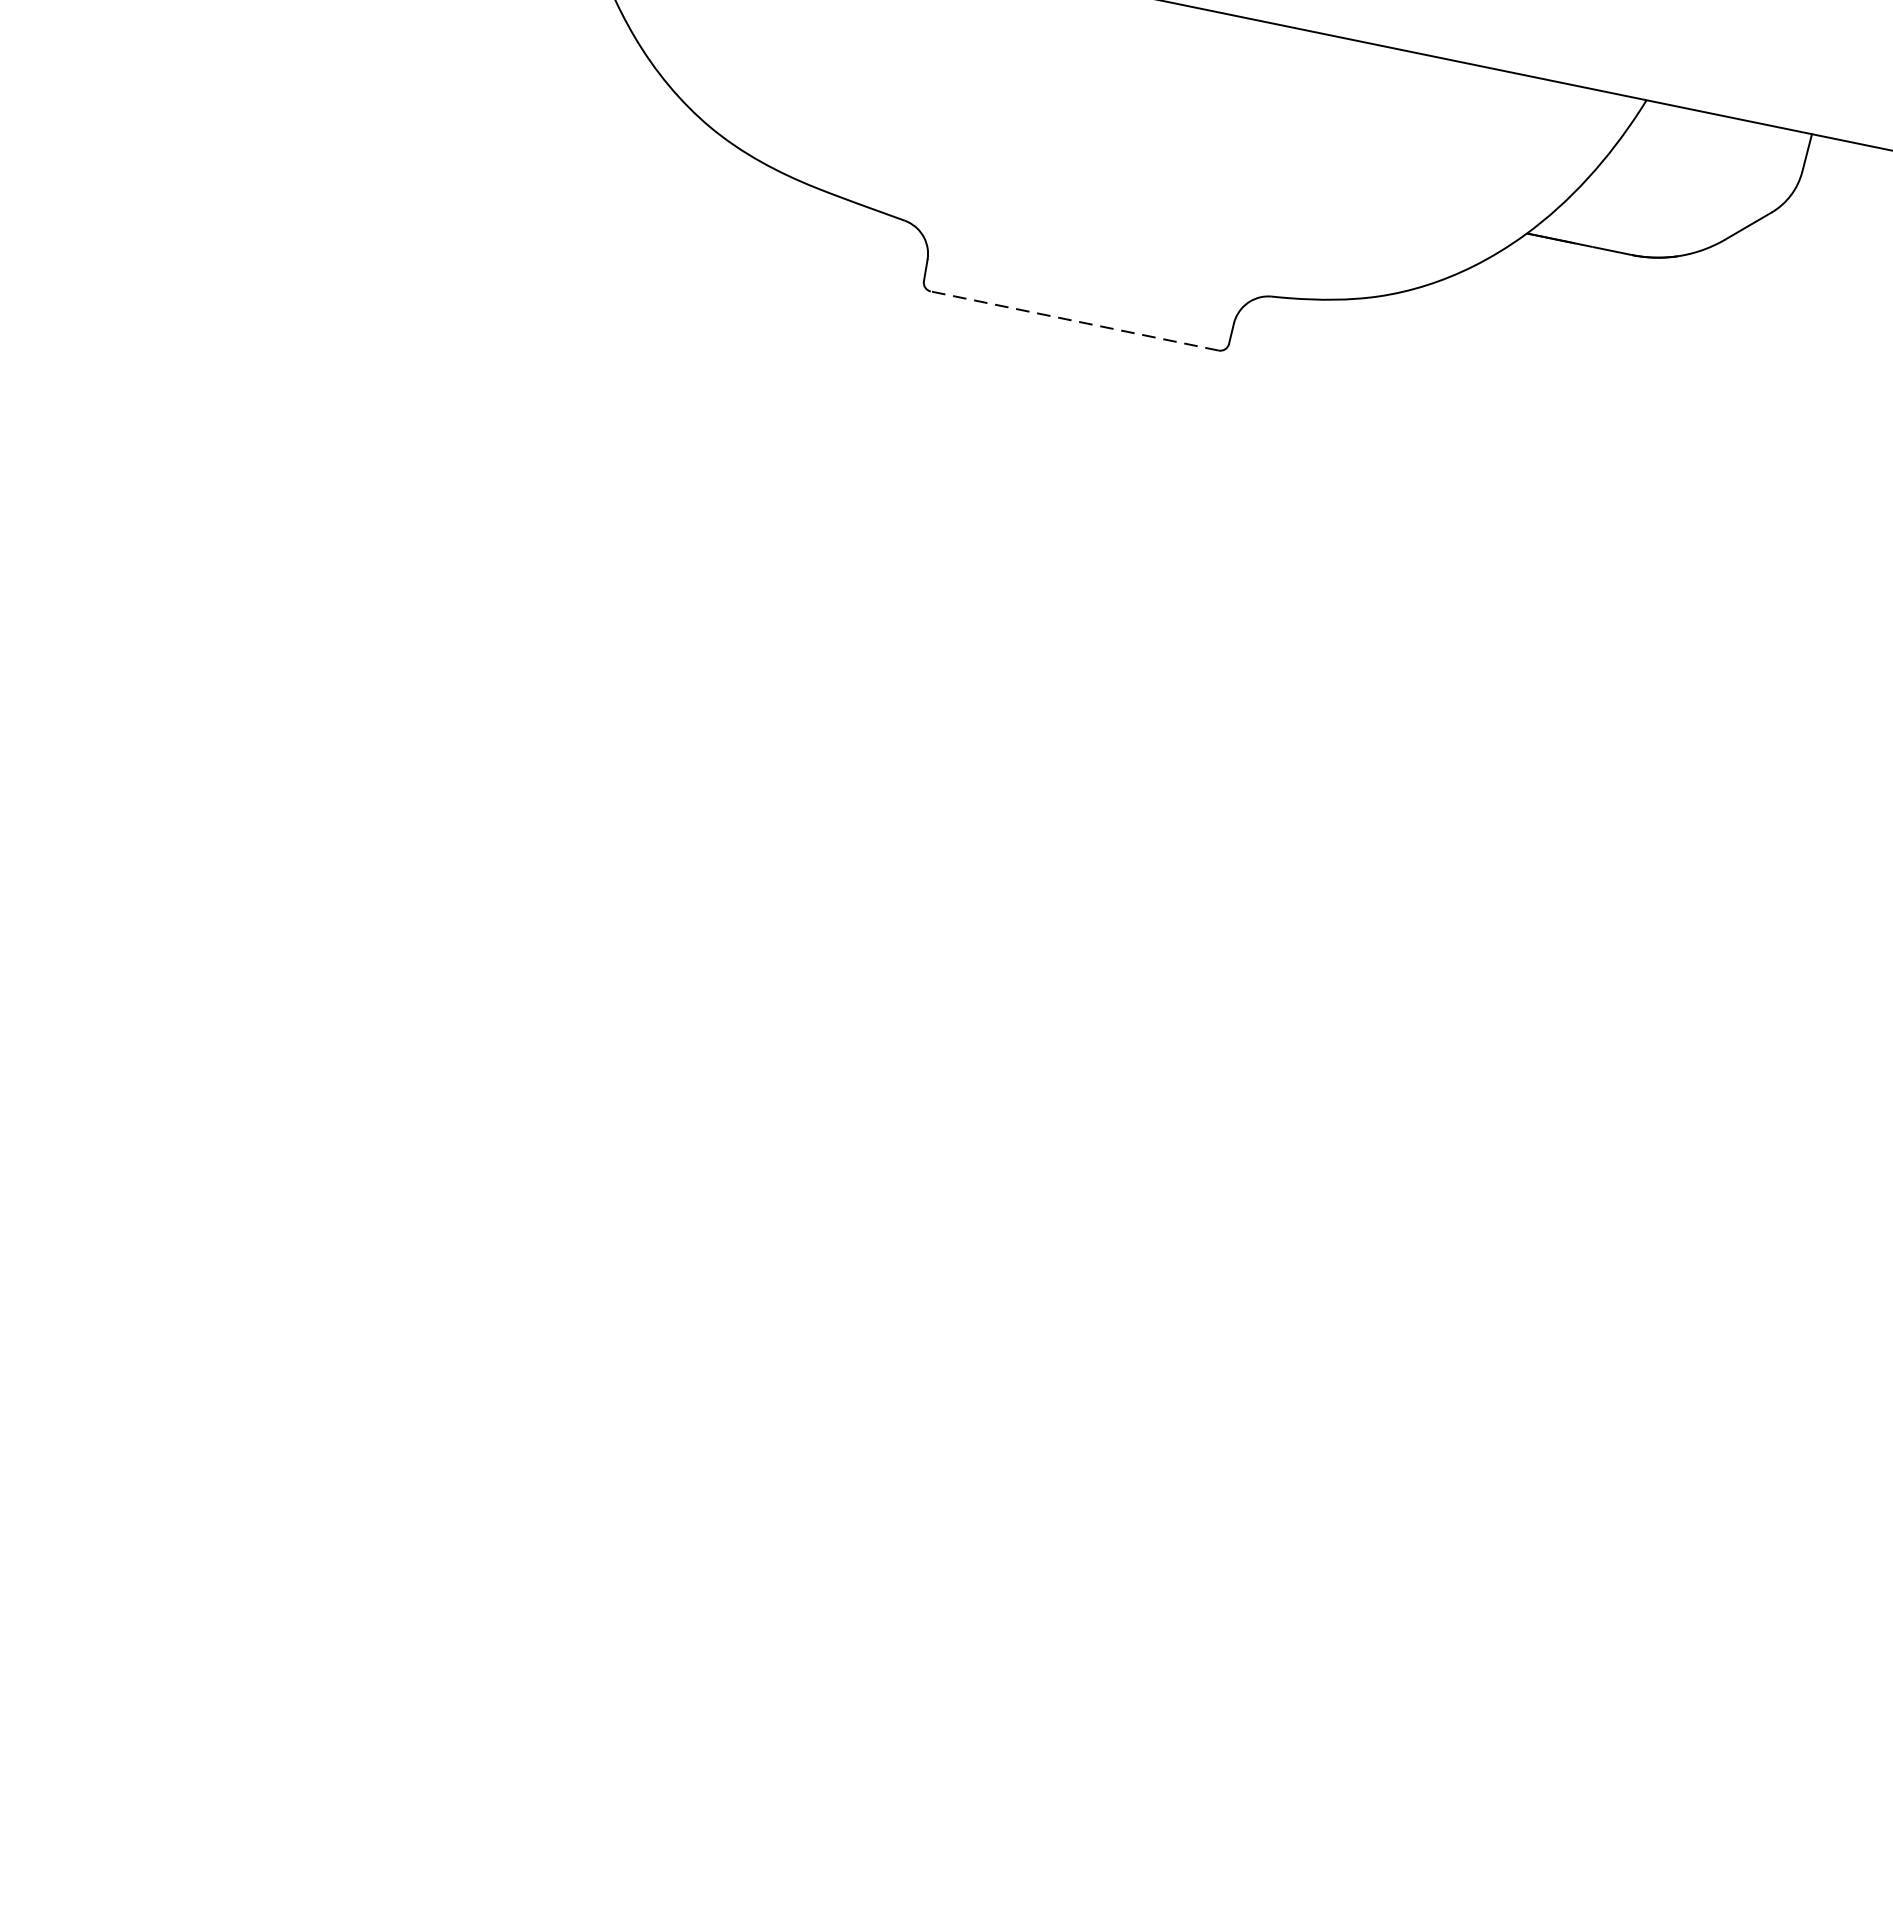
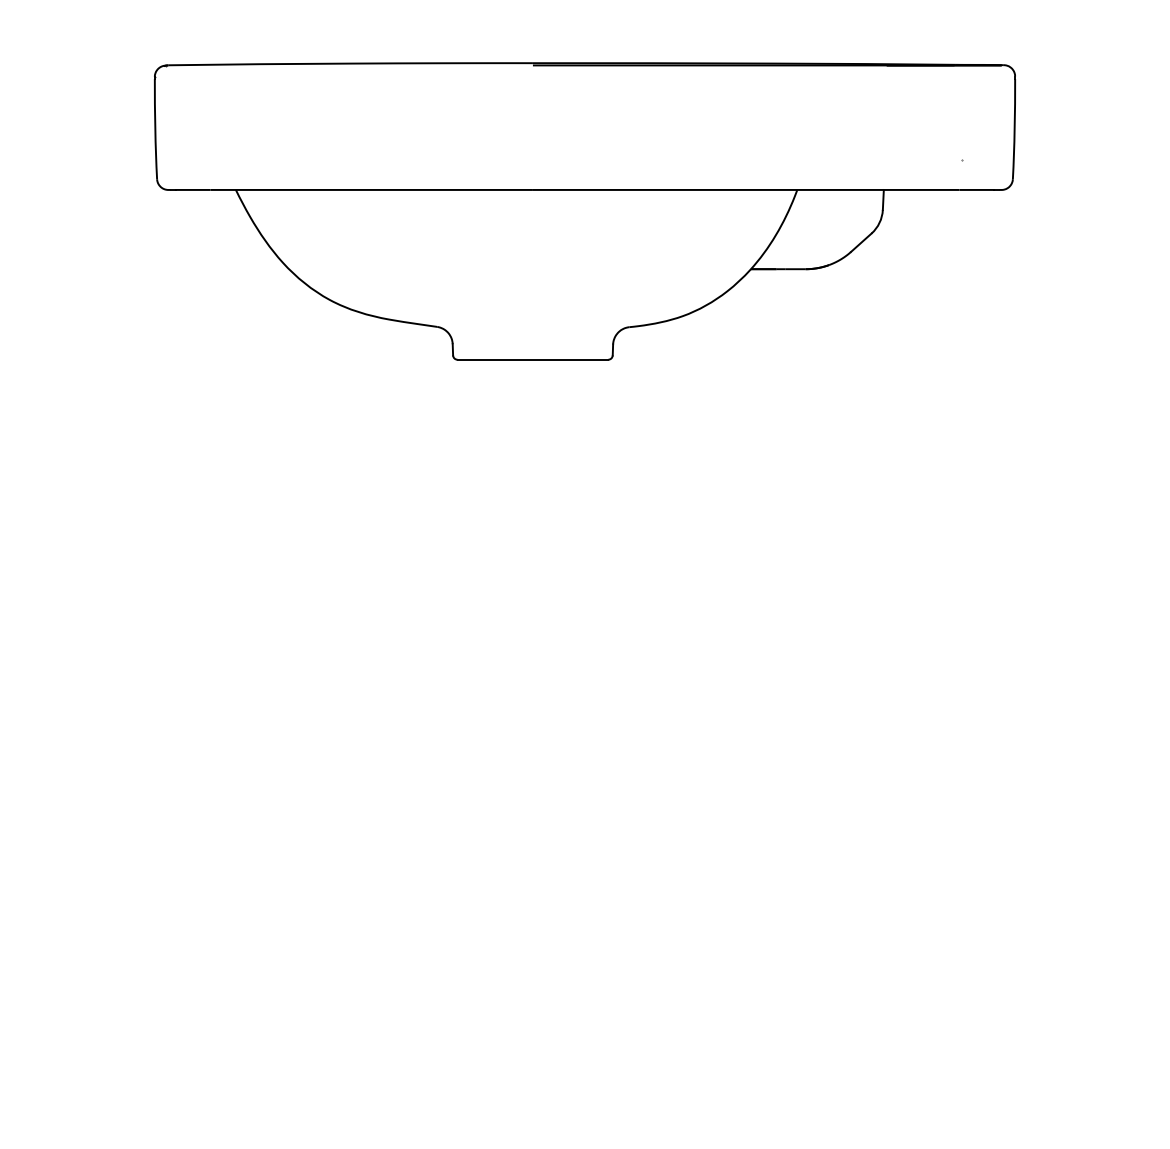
line: (1074, 320) -> (532, 359), dashed -> solid

